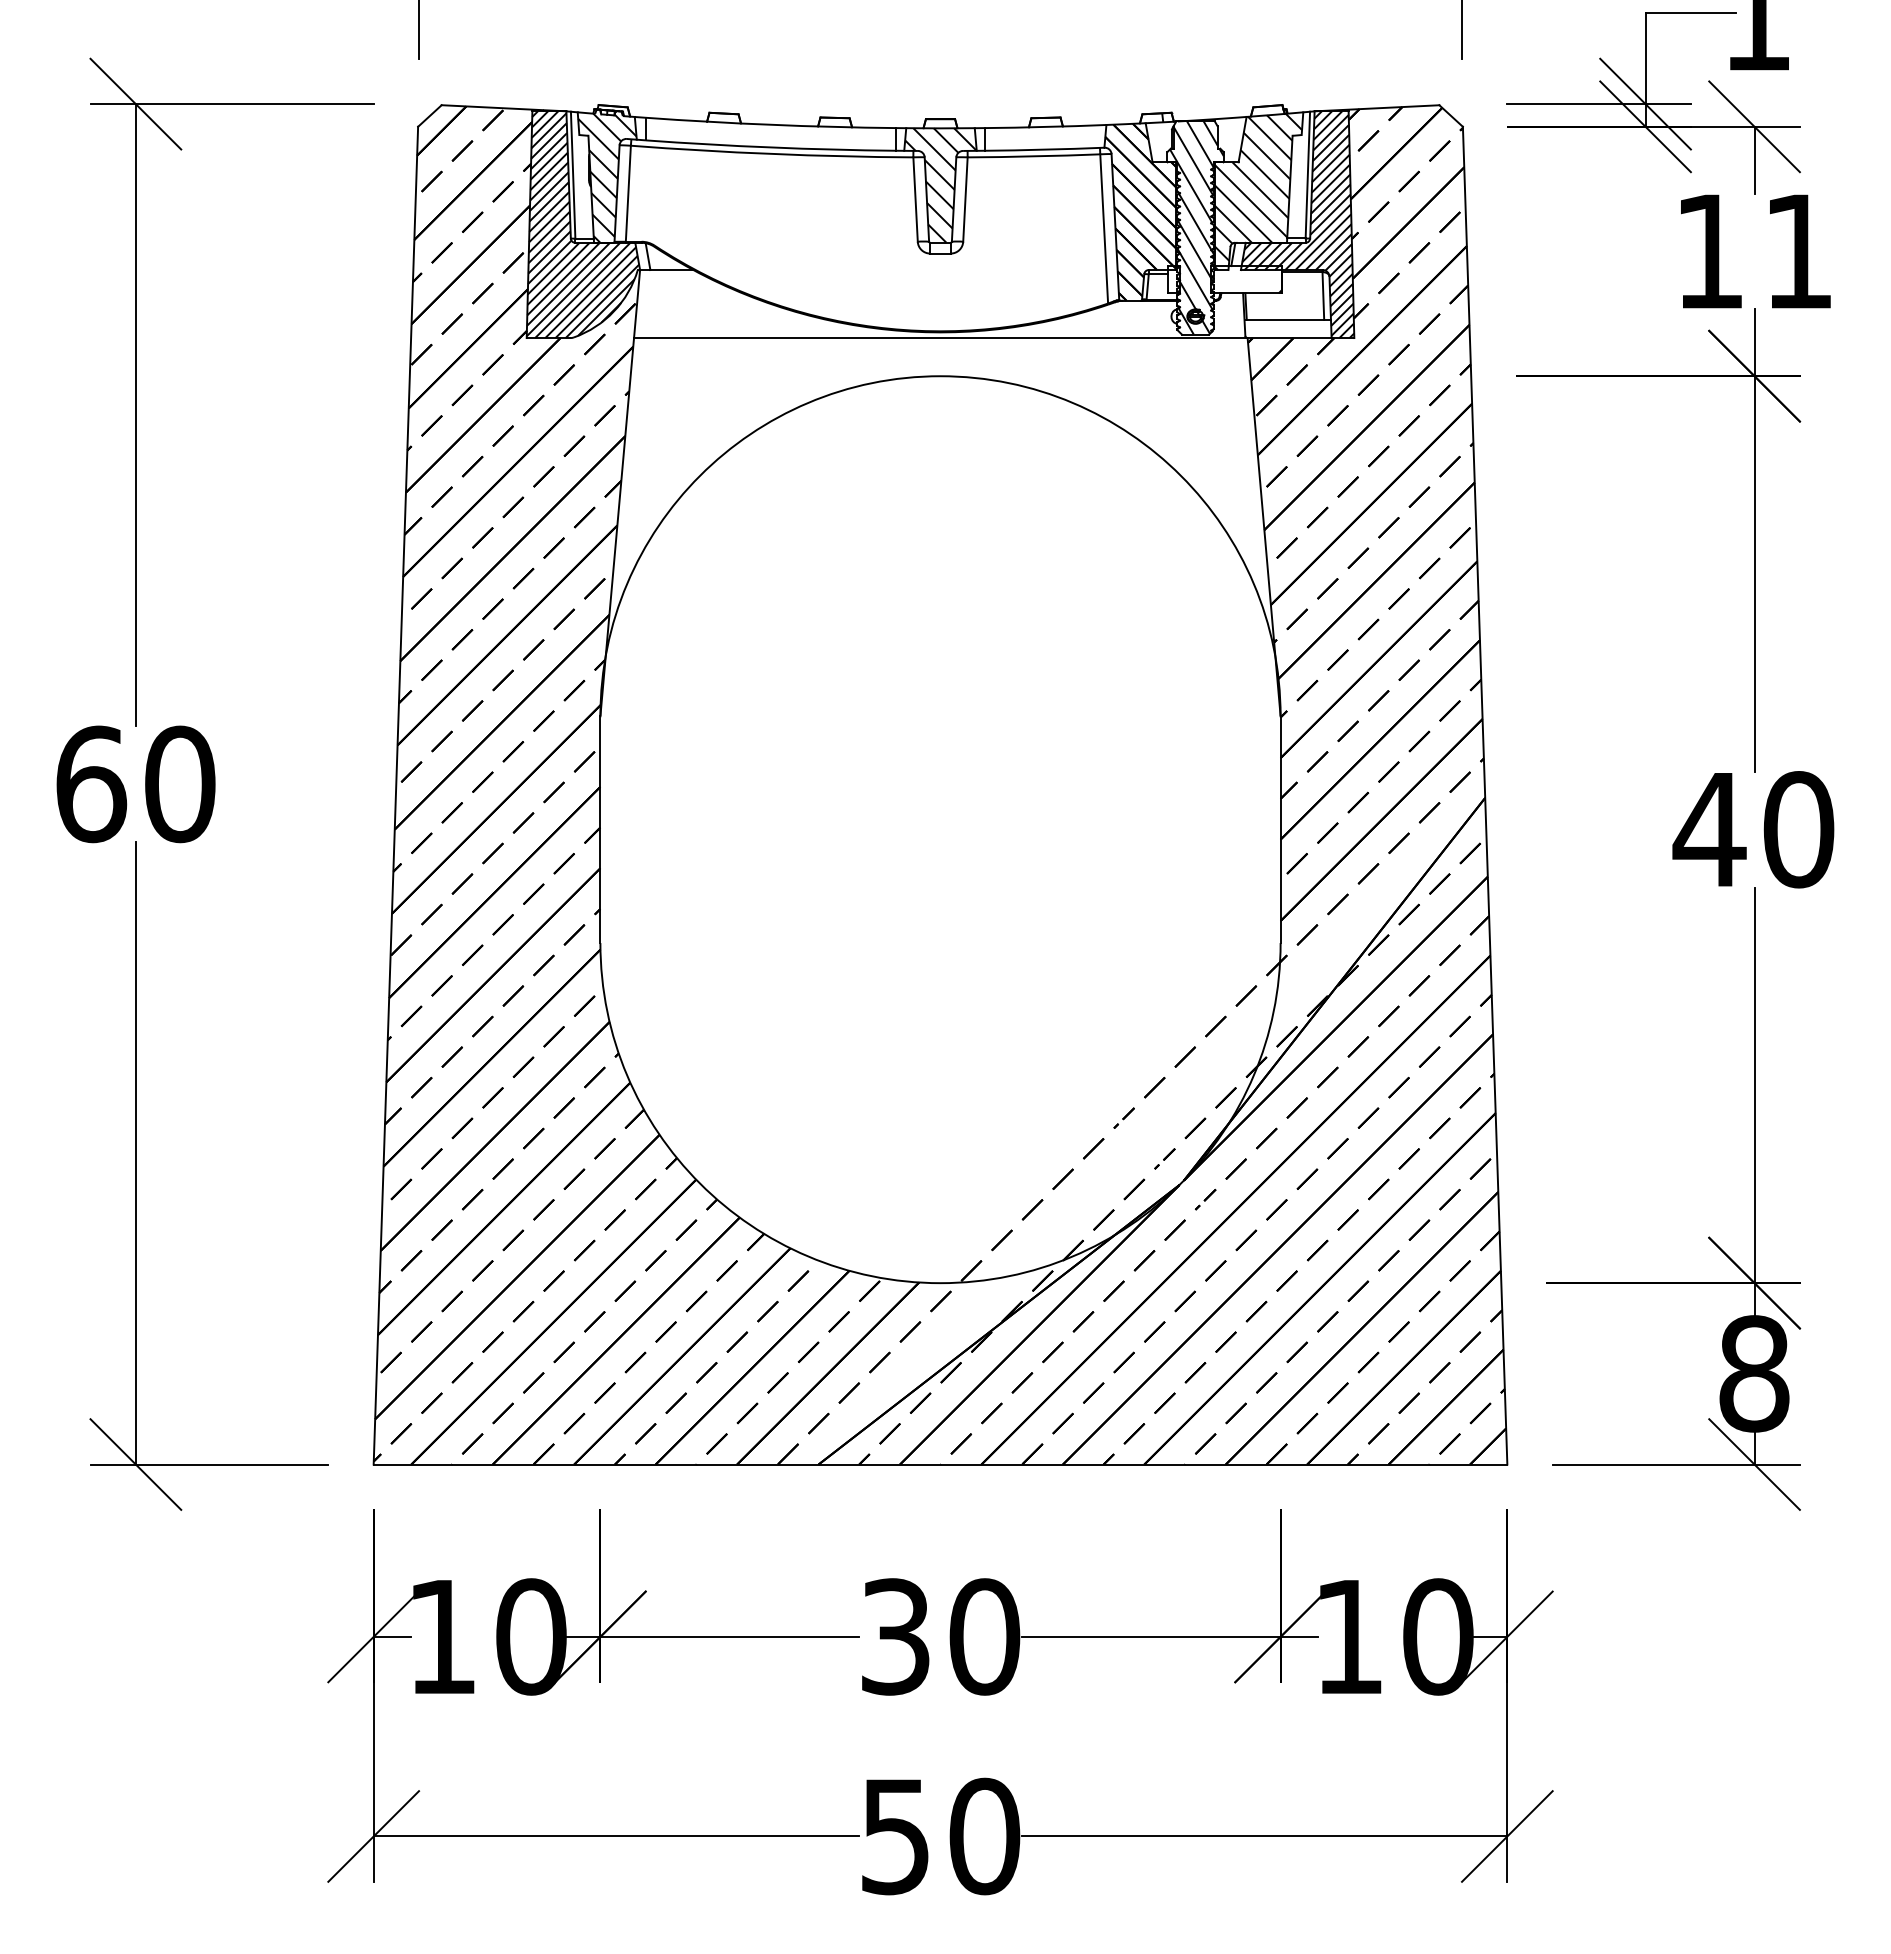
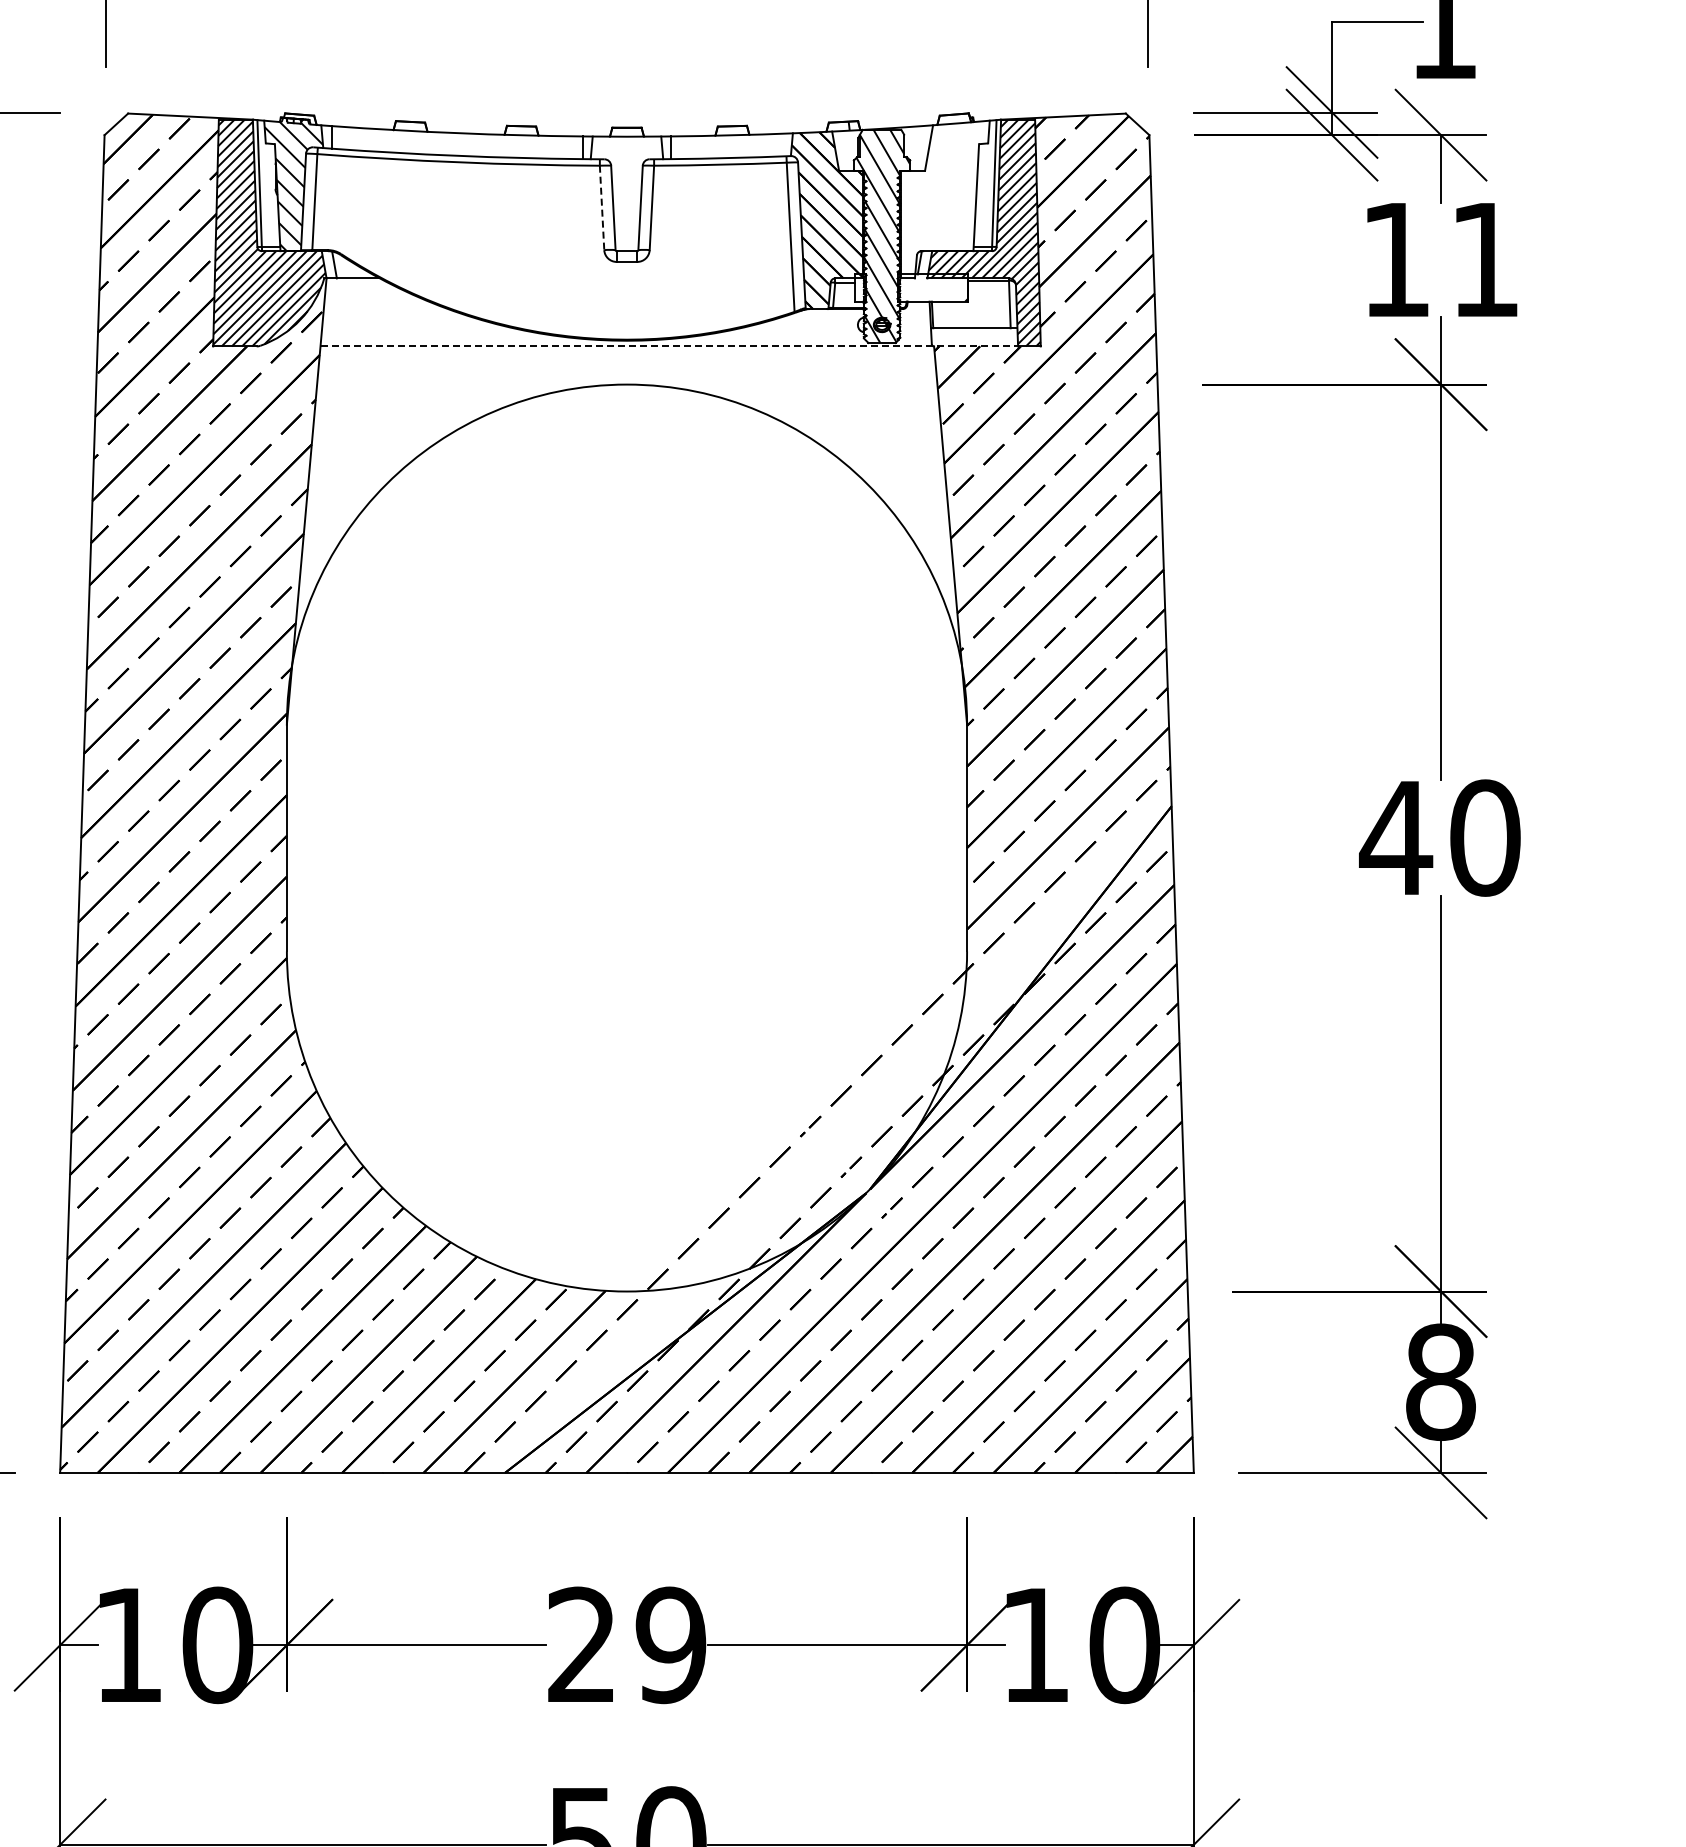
hatch: (940, 185) -> (626, 193), removed
hatch: (1258, 191) -> (944, 199), removed
line: (915, 200) -> (601, 208), solid -> dashed
line: (982, 338) -> (668, 346), solid -> dashed
text: (940, 1636) -> (626, 1644), 30 -> 29

